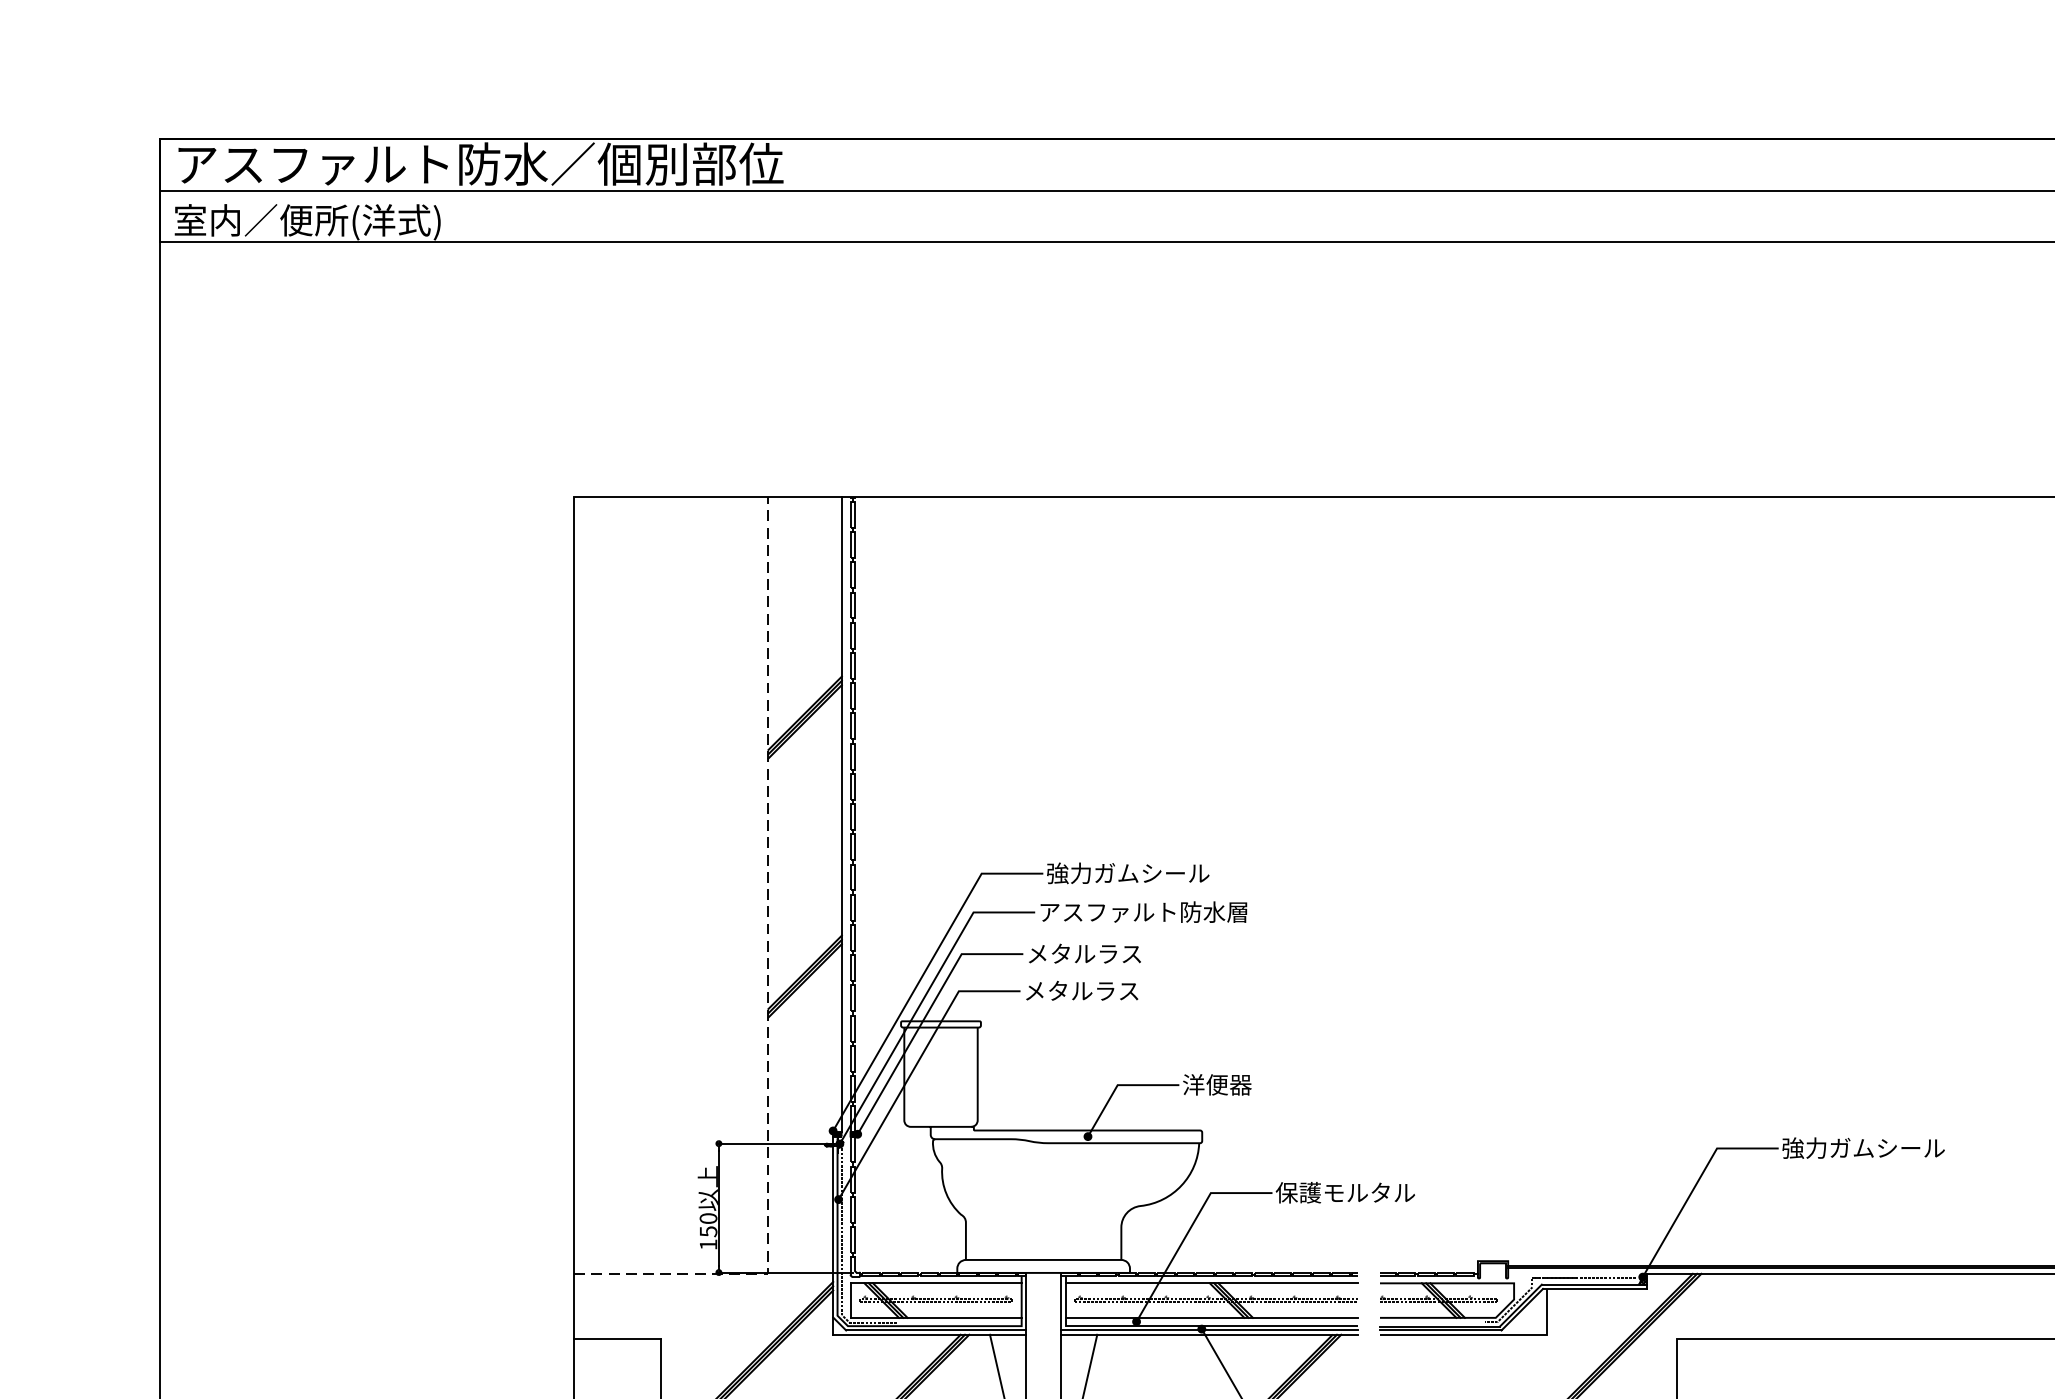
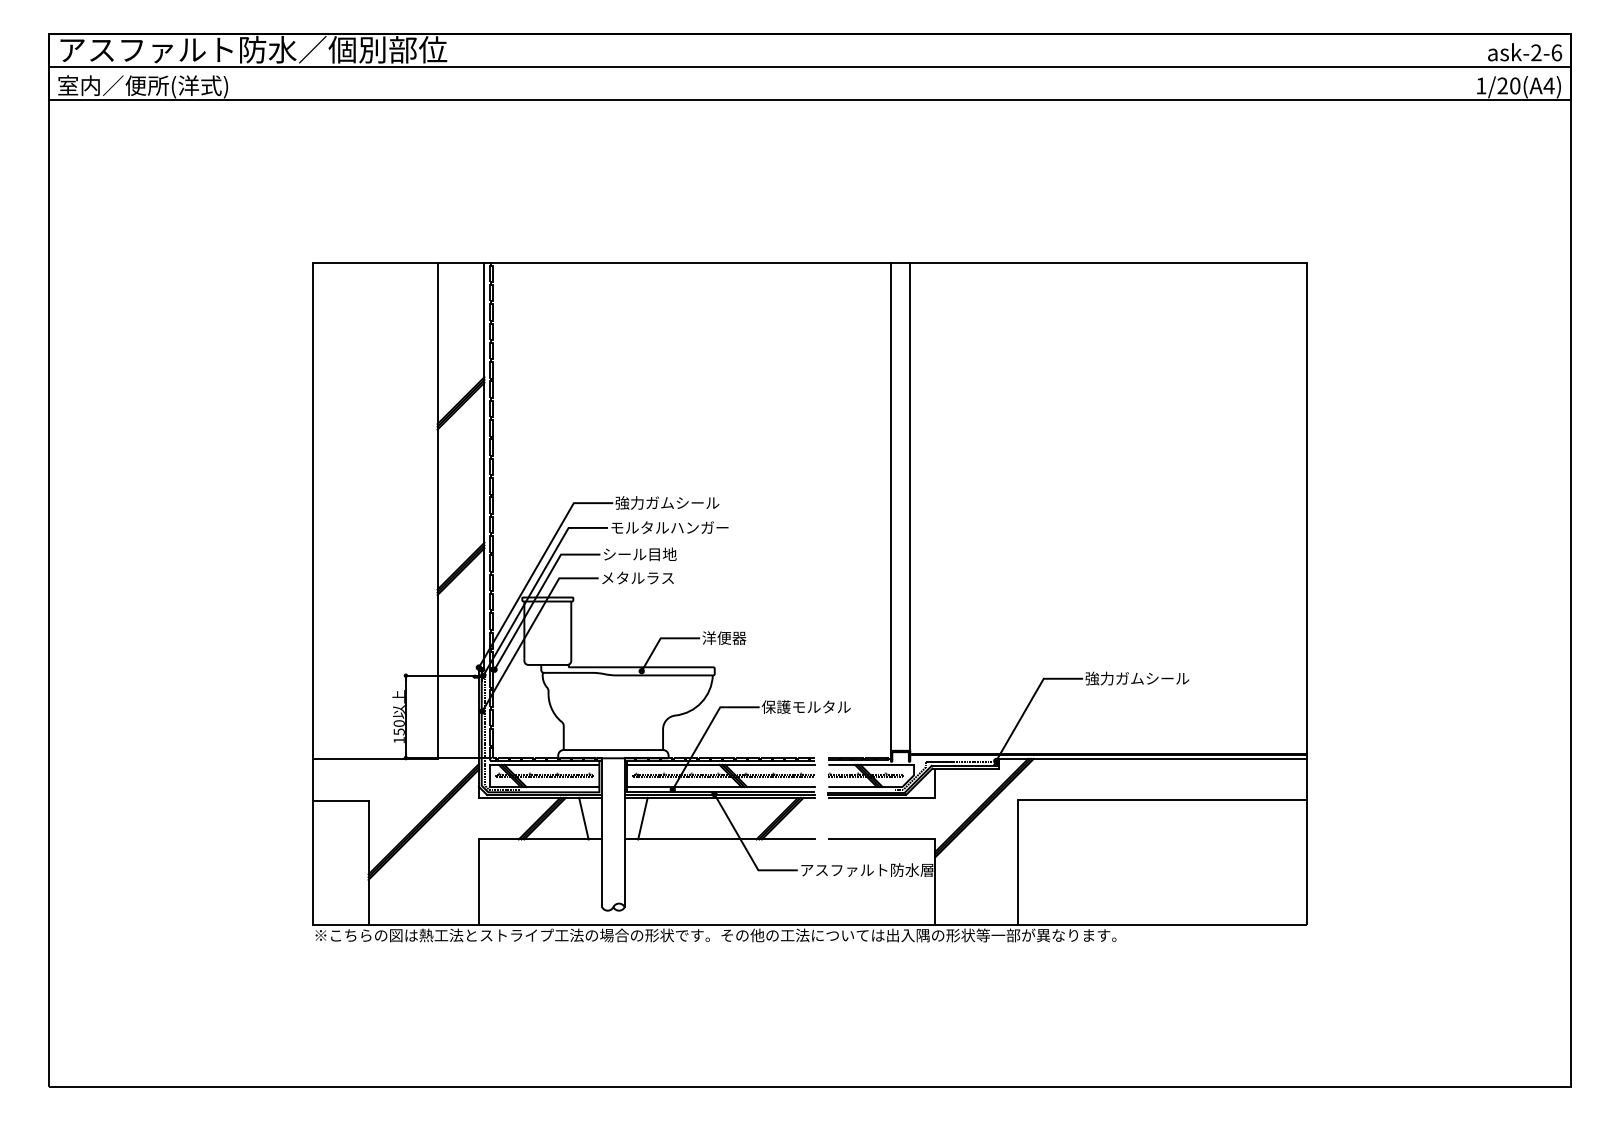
line: (1477, 878) -> (890, 506), added
line: (1508, 878) -> (910, 506), added
text: (1143, 911) -> (677, 527), アスファルト防水層 -> モルタルハンガー
text: (1086, 953) -> (640, 554), メタルラス -> シール目地
line: (768, 983) -> (437, 573), dashed -> solid

